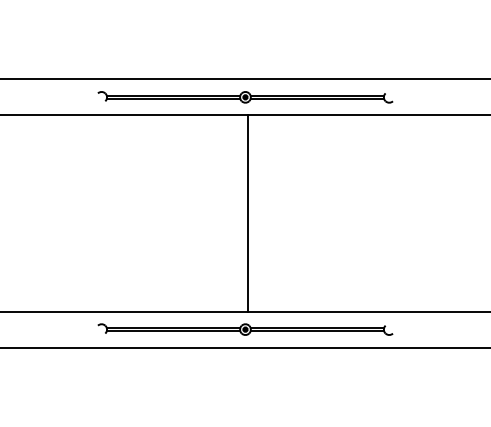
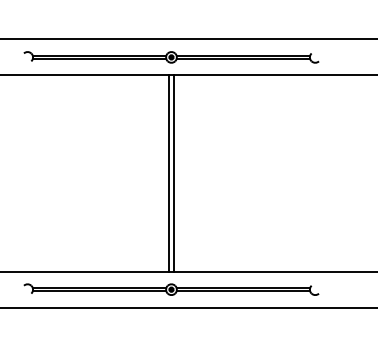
line: (242, 213) -> (168, 173), added

